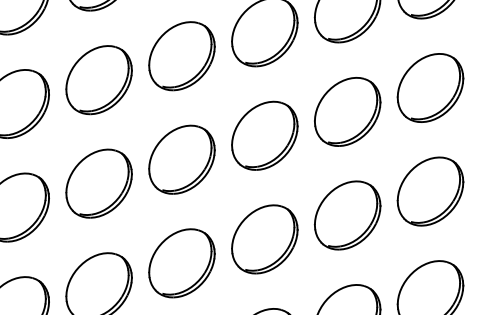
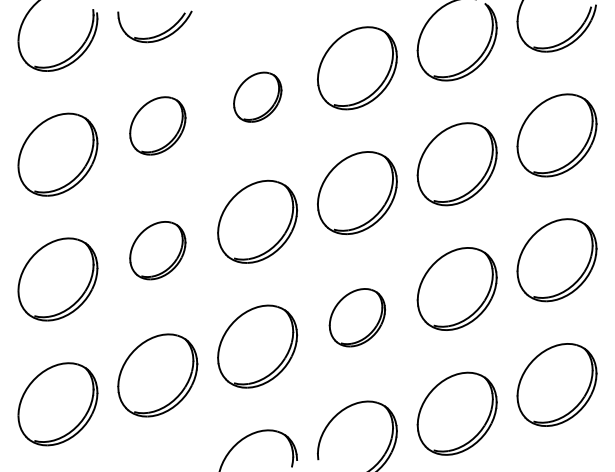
part: (181, 56) -> (257, 97), size x0.6
part: (98, 79) -> (157, 125), size x0.7
part: (98, 183) -> (157, 250), size x0.7
part: (264, 239) -> (357, 317), size x0.7

